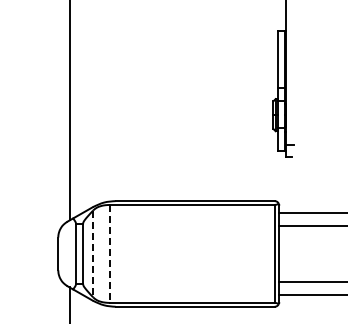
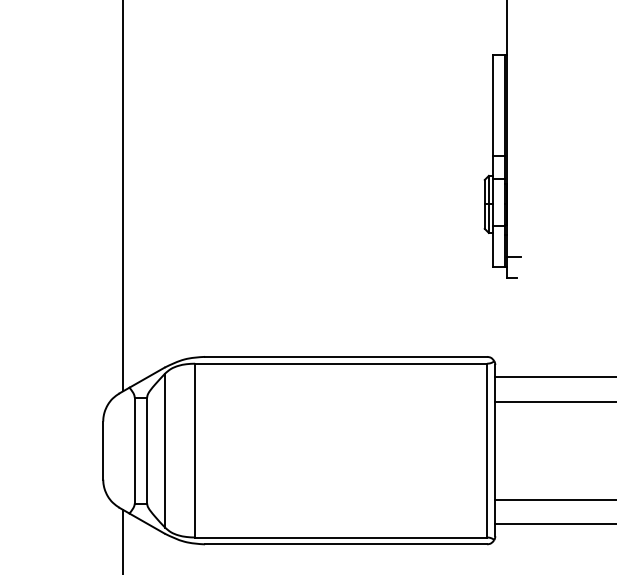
line: (110, 253) -> (195, 449), dashed -> solid
line: (93, 254) -> (165, 451), dashed -> solid

